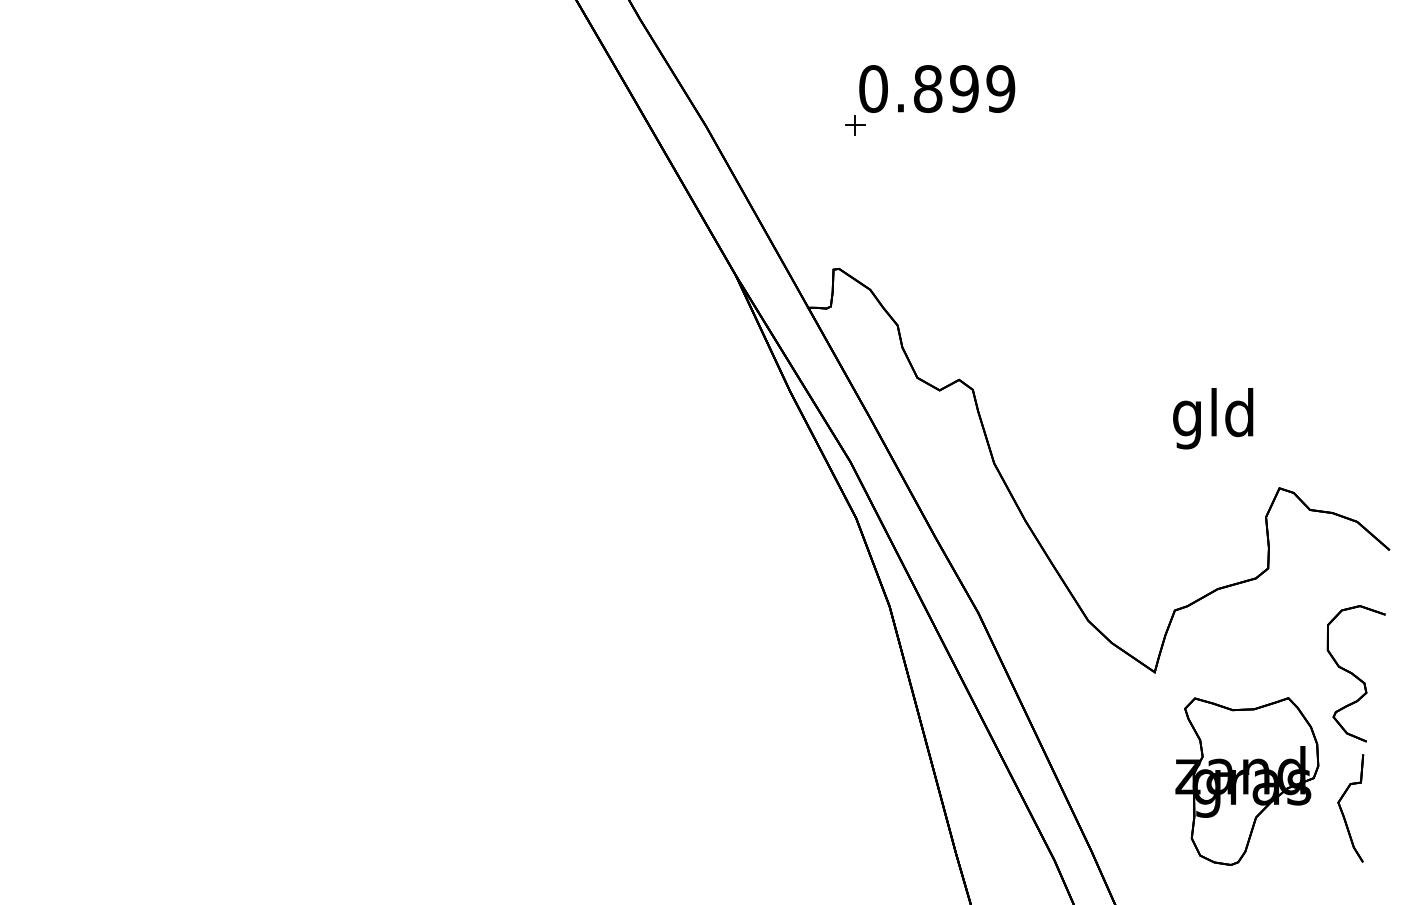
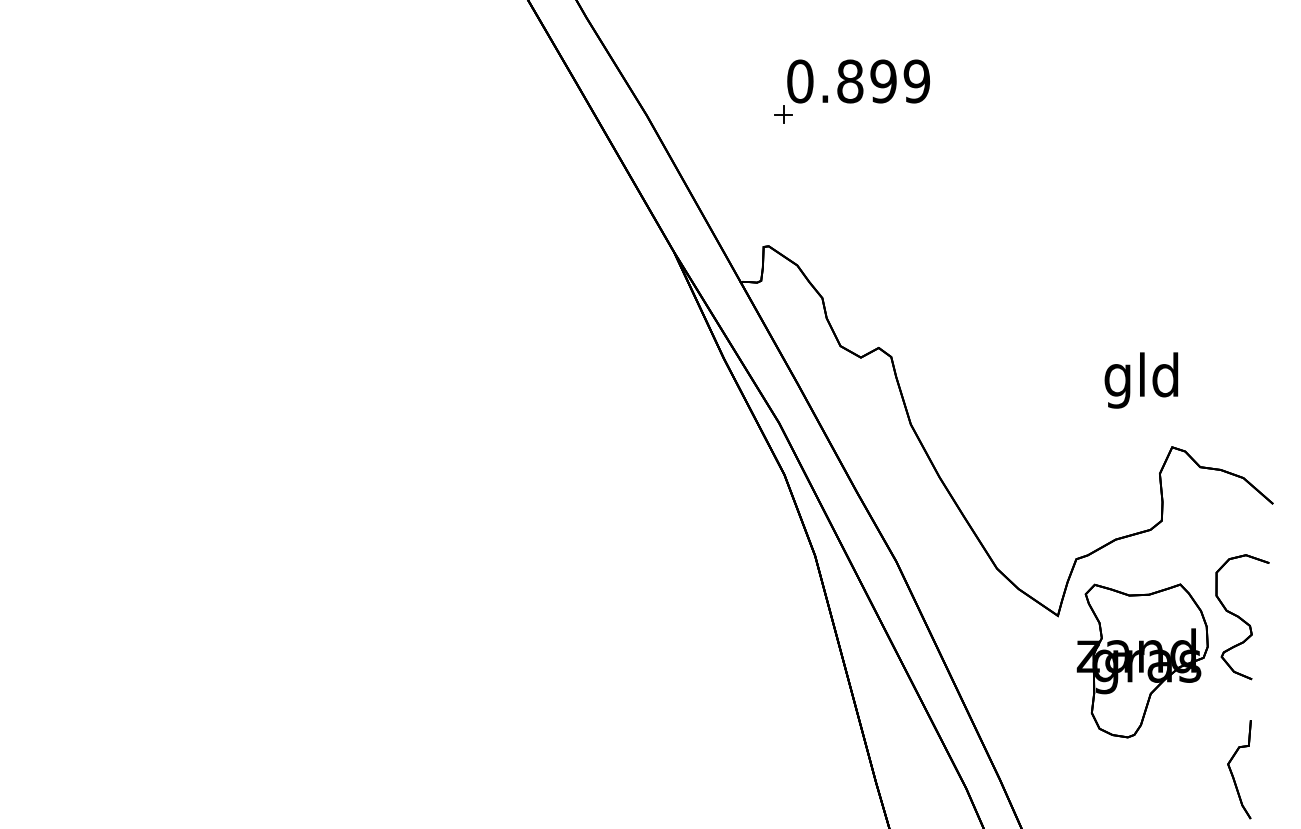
text: (1213, 418) -> (1141, 380), moved
part: (1247, 781) -> (1142, 660), moved
part: (1343, 811) -> (1232, 772), moved

